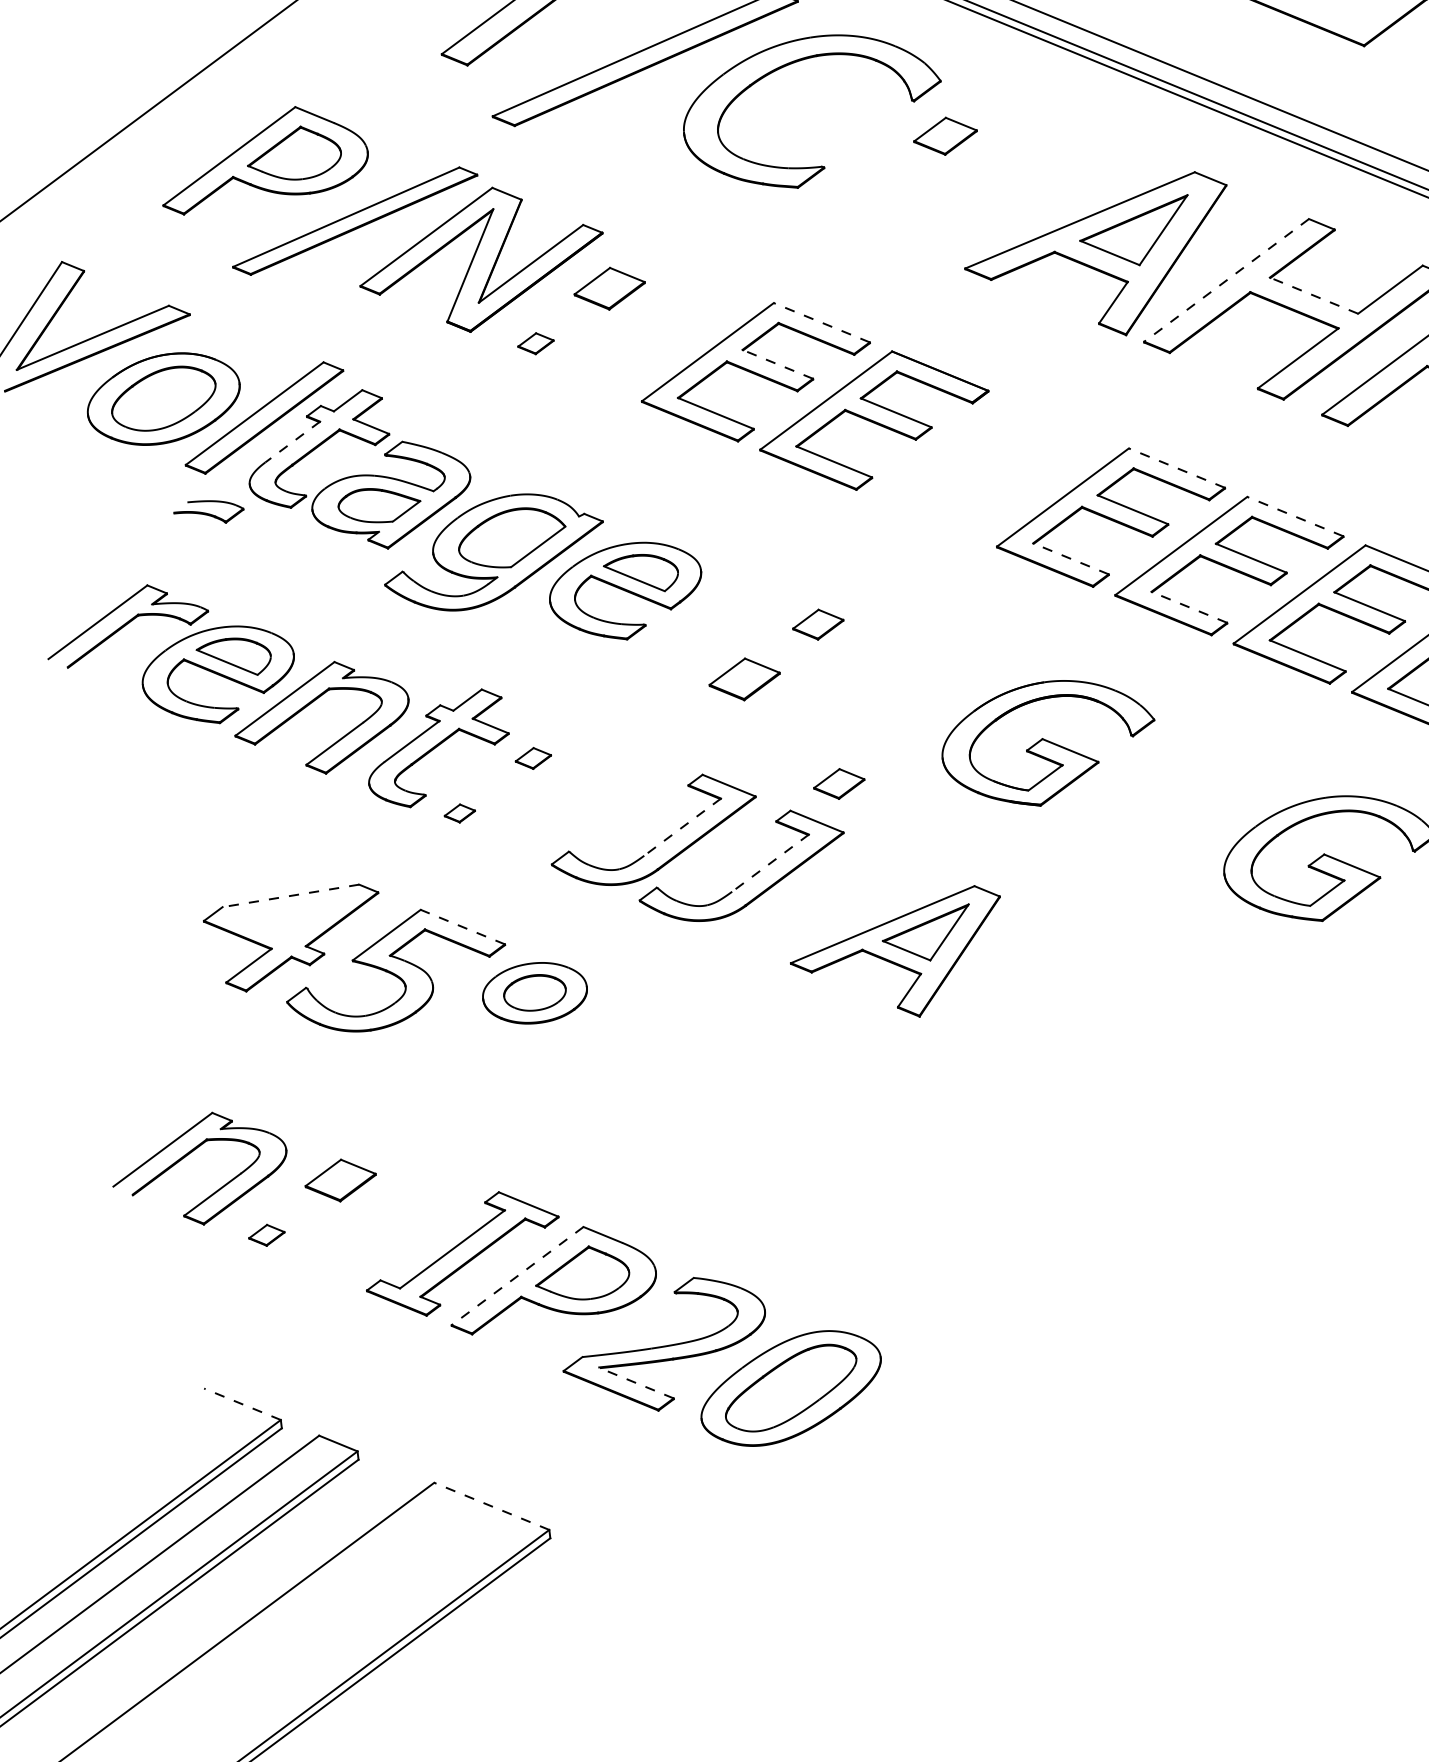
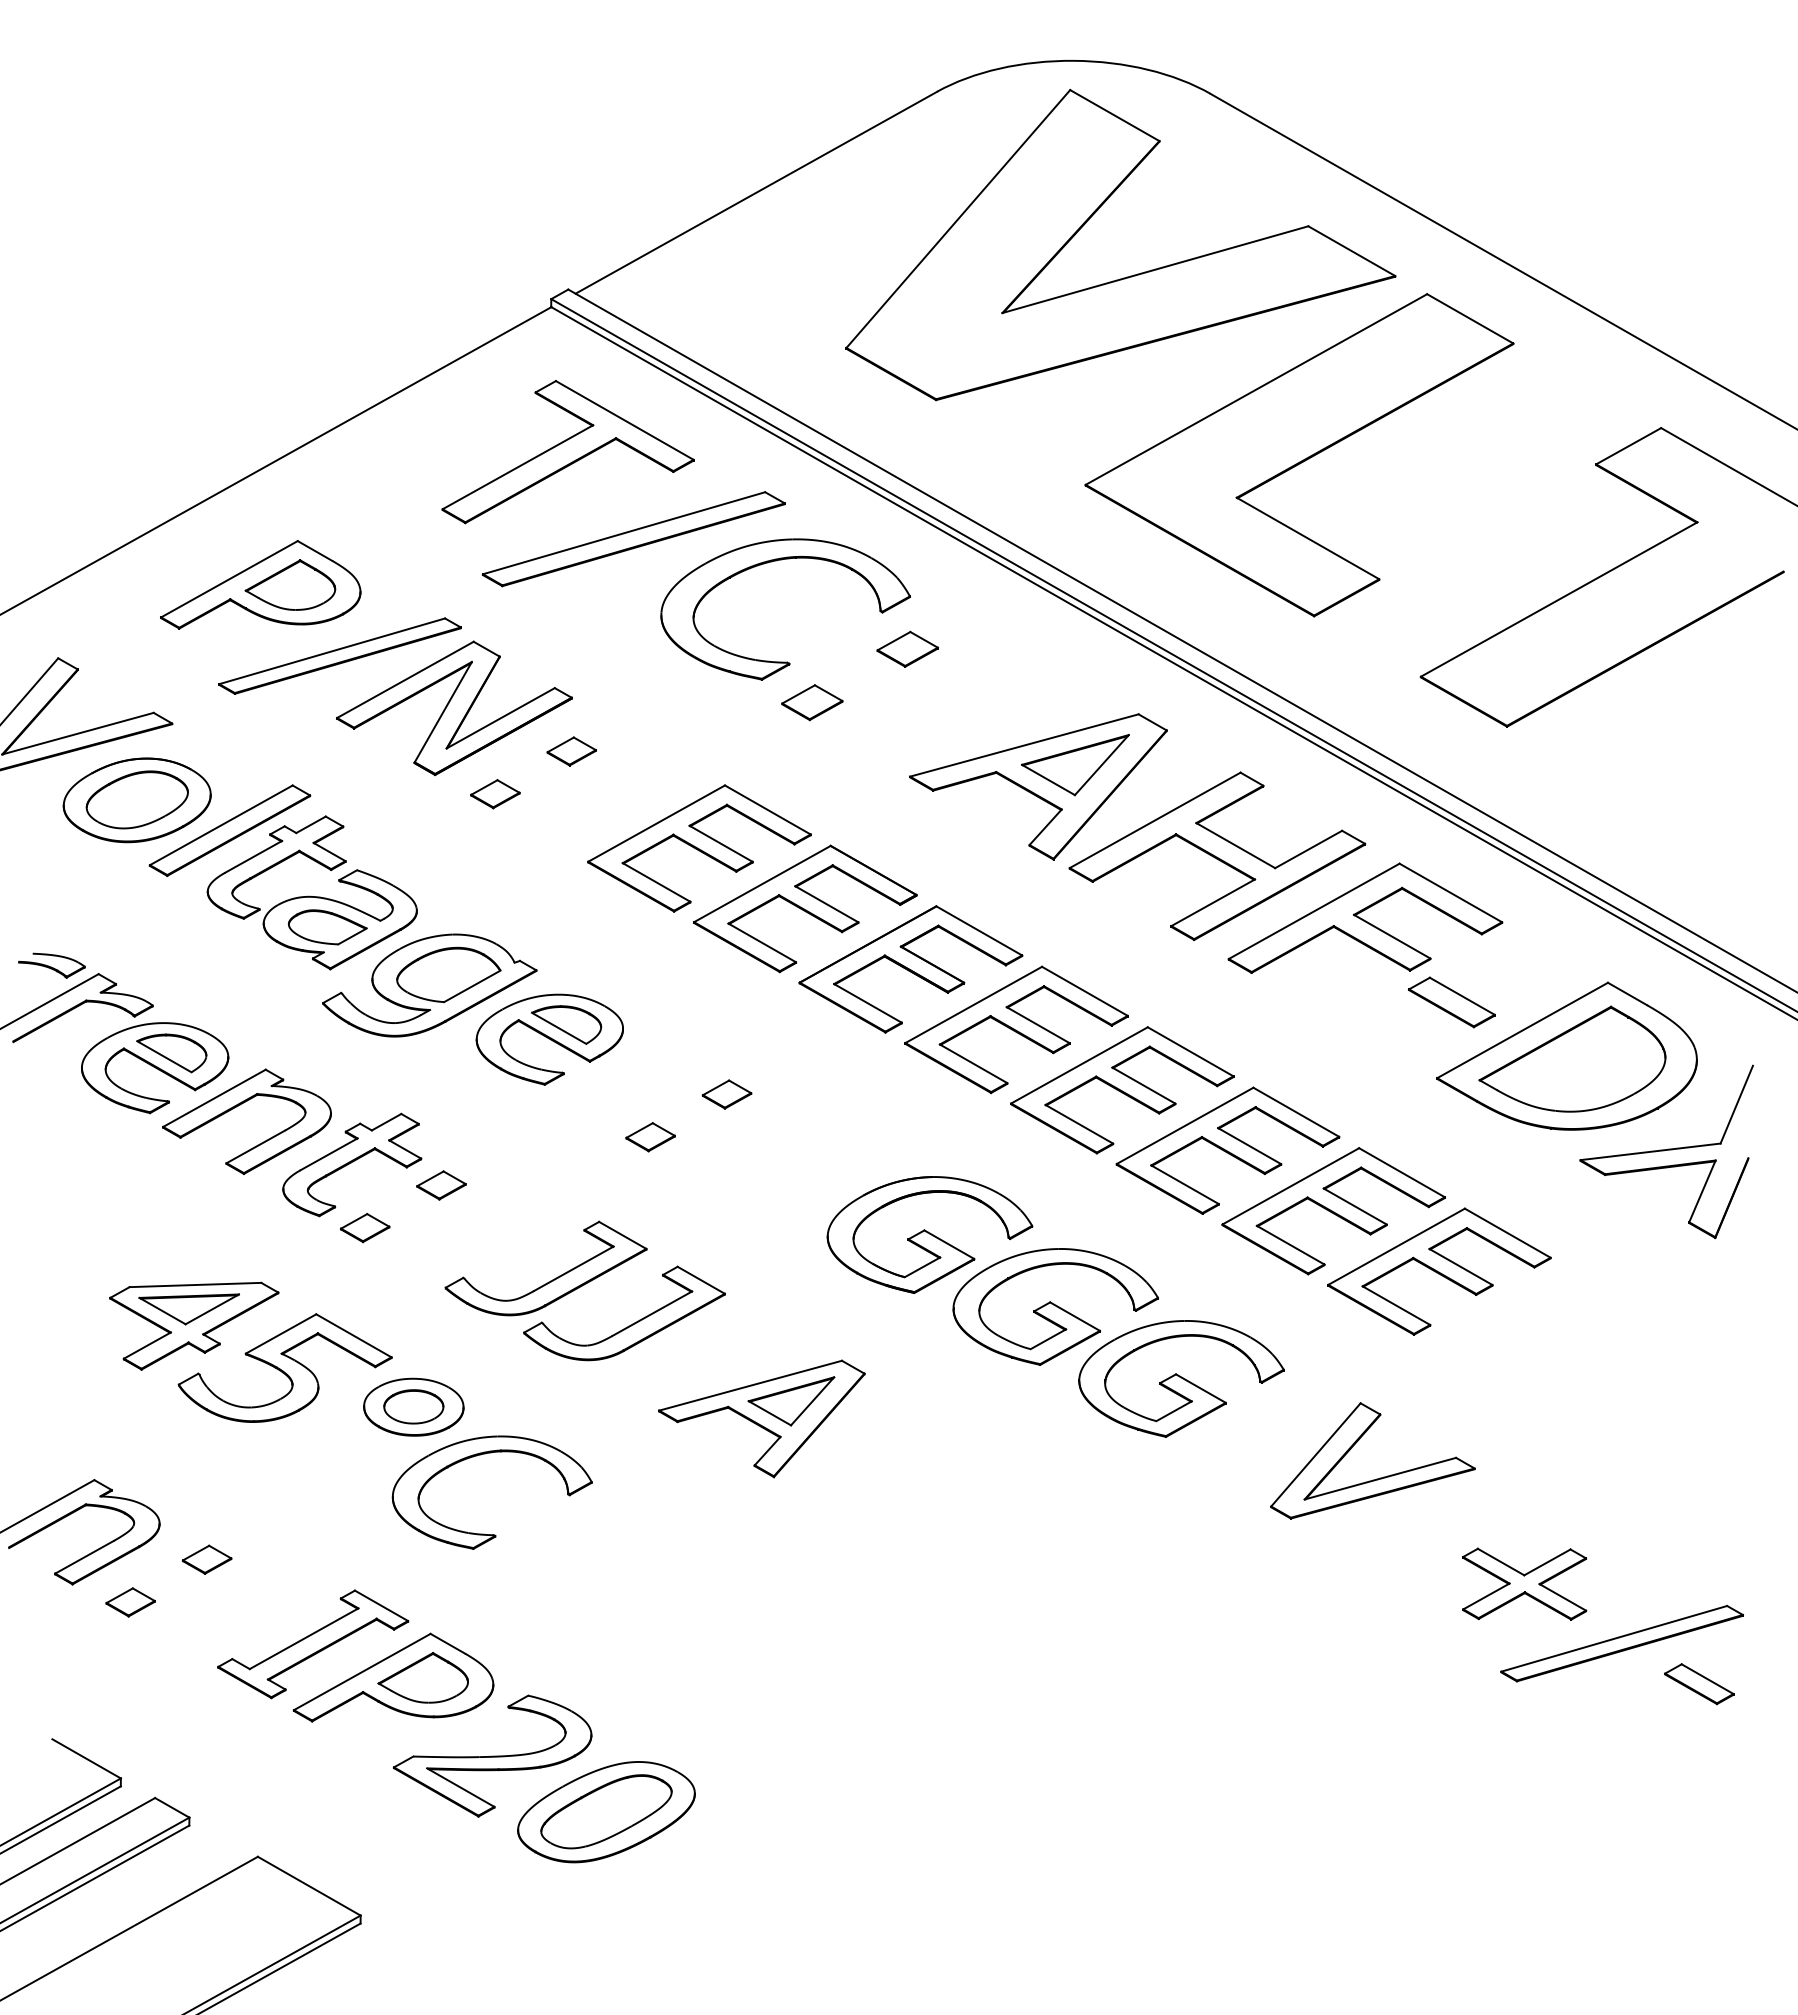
part: (853, 204) -> (812, 702), added
line: (1226, 280) -> (1155, 820), dashed -> solid
part: (609, 288) -> (571, 751), size x0.71
line: (1313, 295) -> (1235, 845), dashed -> solid
line: (821, 322) -> (767, 809), dashed -> solid
part: (536, 343) -> (495, 794), size x1.43
line: (777, 364) -> (720, 843), dashed -> solid
line: (292, 441) -> (253, 856), dashed -> solid
line: (1176, 468) -> (1084, 991), dashed -> solid
part: (992, 469) -> (910, 969), added
part: (208, 512) -> (51, 965), moved
line: (1295, 516) -> (1190, 1051), dashed -> solid
line: (1070, 558) -> (973, 1063), dashed -> solid
line: (1189, 607) -> (1079, 1124), dashed -> solid
part: (744, 679) -> (650, 1137), size x0.71
part: (533, 758) -> (441, 1185), size x1.43
part: (838, 784) -> (726, 1247), removed
part: (1189, 800) -> (1055, 1306), added
part: (460, 813) -> (365, 1228), size x1.67
line: (682, 826) -> (573, 1268), dashed -> solid
line: (770, 862) -> (652, 1313), dashed -> solid
line: (290, 896) -> (195, 1285), dashed -> solid
part: (286, 922) -> (188, 1309), added
line: (462, 926) -> (353, 1335), dashed -> solid
part: (616, 1032) -> (485, 1454), added
part: (339, 1180) -> (206, 1559), size x0.71
part: (266, 1235) -> (130, 1602), size x1.43
line: (516, 1276) -> (361, 1672), dashed -> solid
line: (635, 1382) -> (460, 1787), dashed -> solid
line: (242, 1403) -> (86, 1758), dashed -> solid
line: (490, 1505) -> (308, 1885), dashed -> solid

